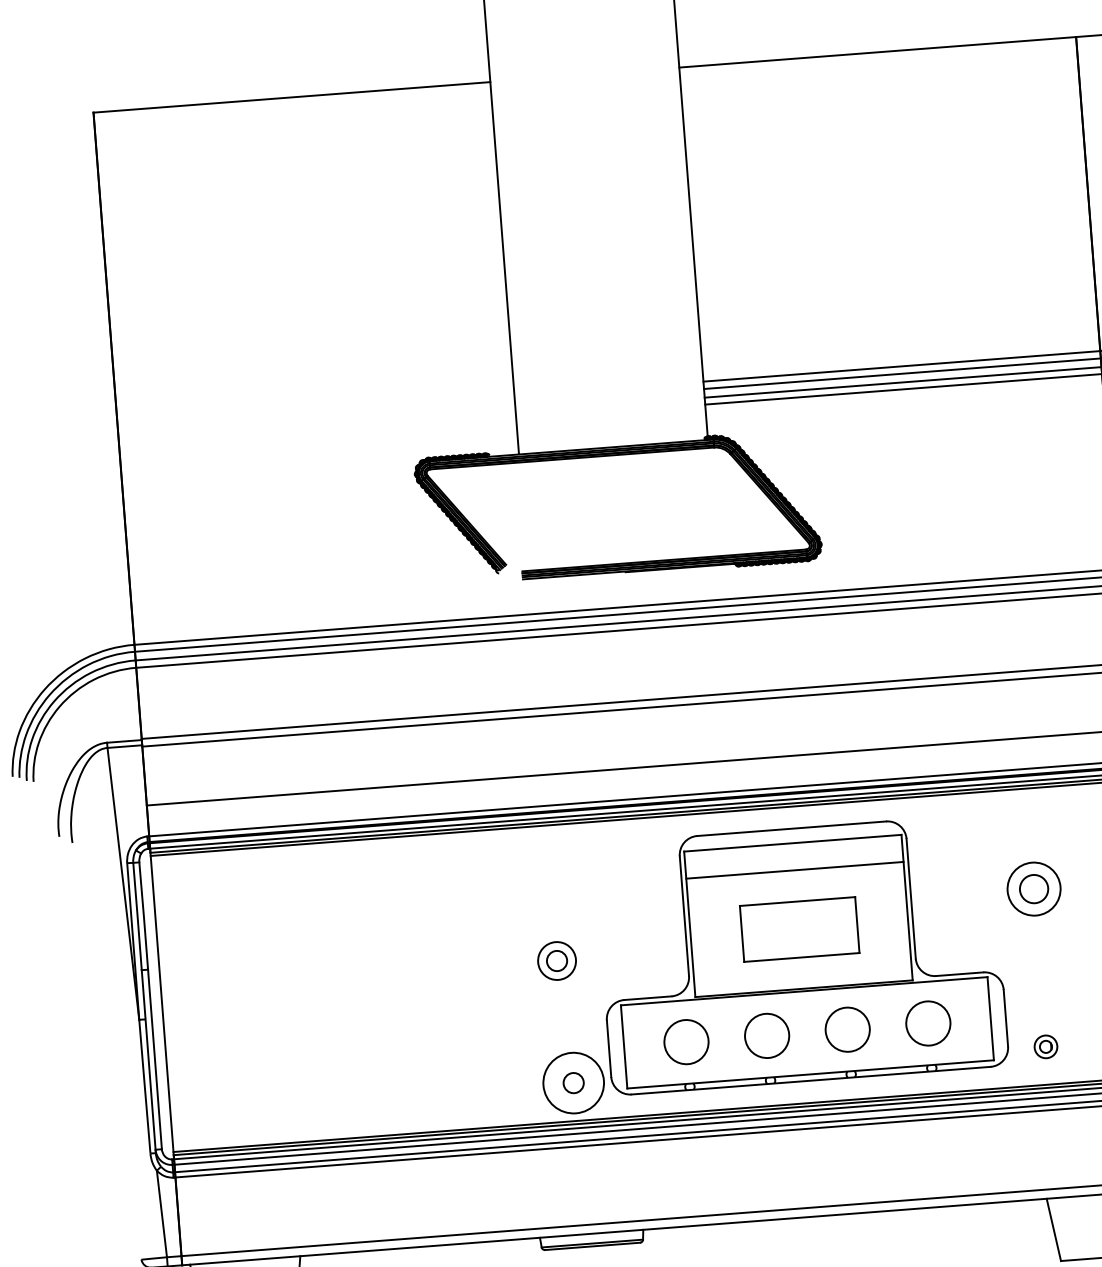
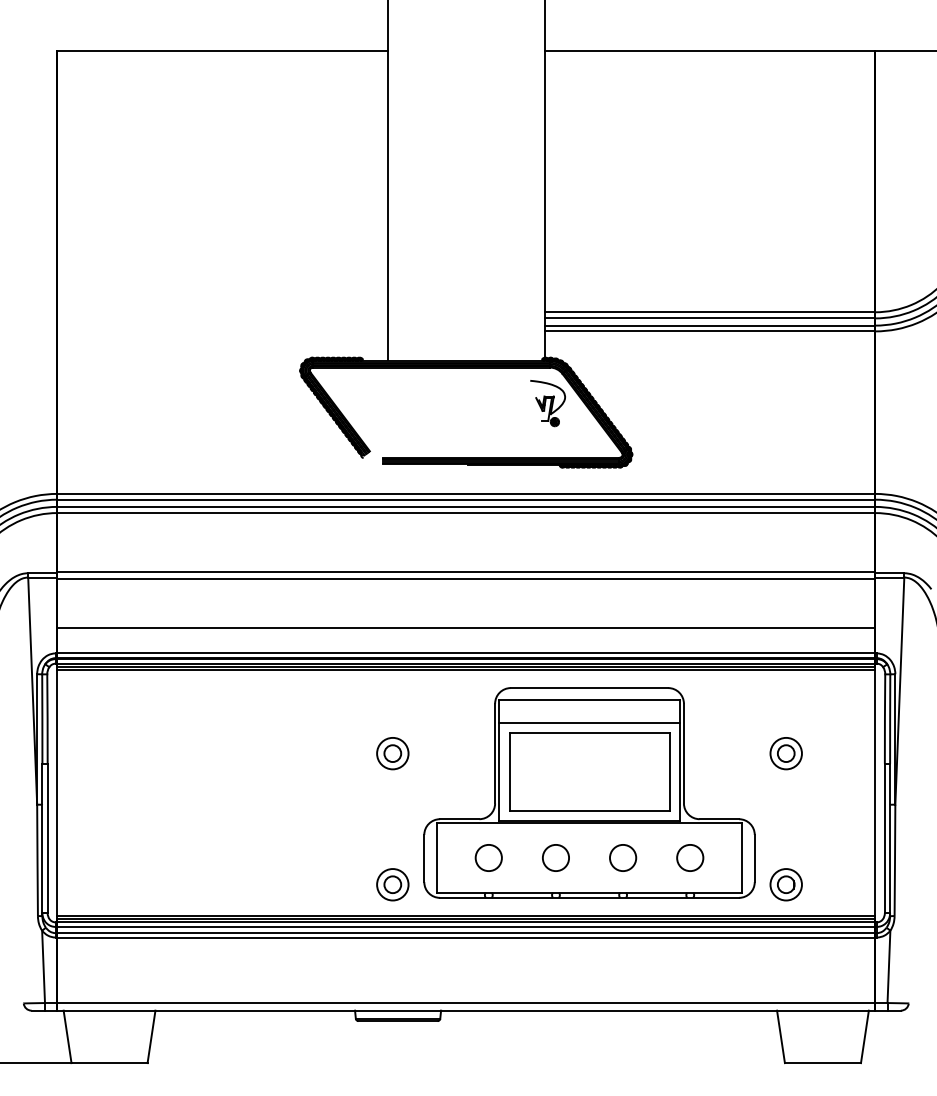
part: (714, 490) -> (547, 403), added
part: (1033, 889) -> (785, 753), size x0.71
part: (799, 928) -> (589, 771), size x1.67
part: (556, 960) -> (392, 753), moved
circle: (928, 1022) -> (690, 857), size x0.71
circle: (846, 1029) -> (622, 857), size x0.71
circle: (766, 1035) -> (555, 857), size x0.71
circle: (686, 1041) -> (488, 857), size x0.71
part: (1045, 1046) -> (785, 884), size x1.67
circle: (573, 1082) -> (392, 884), size x0.62

